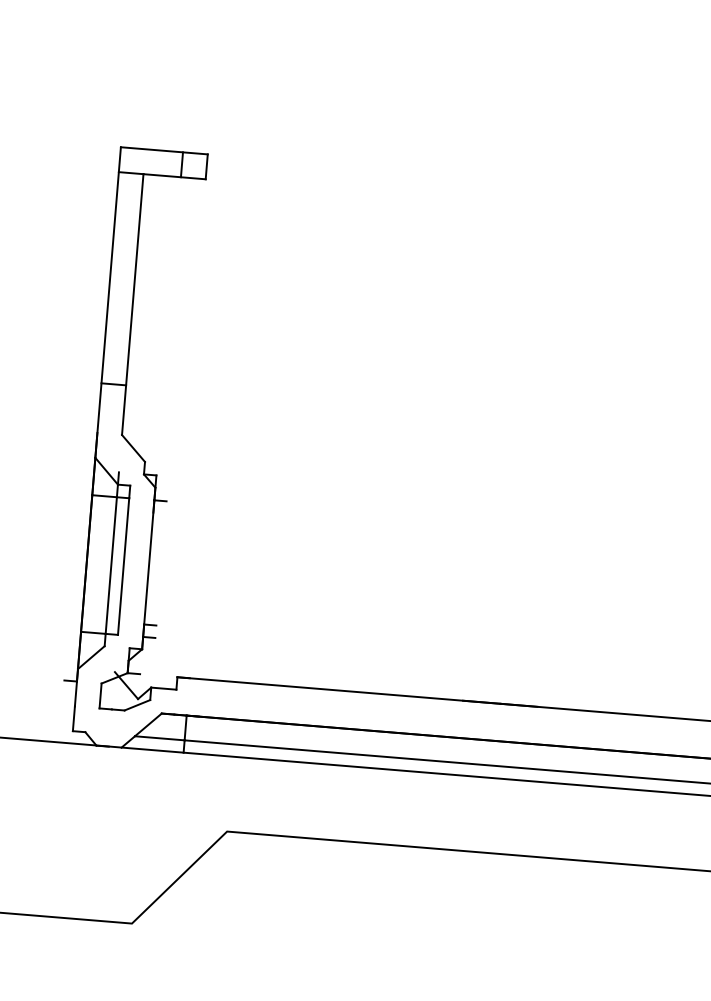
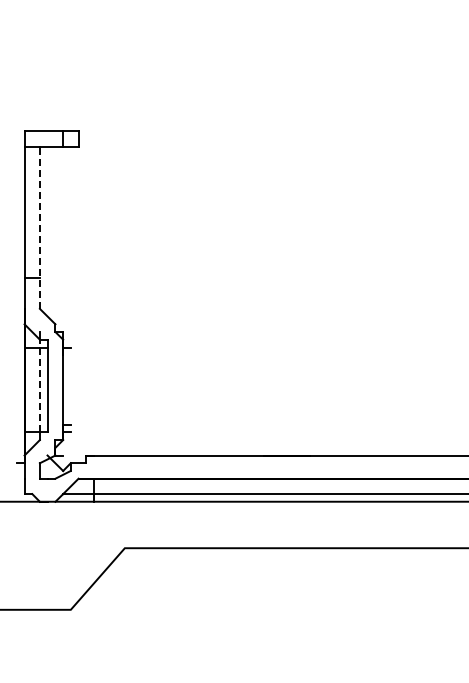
line: (132, 303) -> (39, 227), solid -> dashed
line: (111, 558) -> (39, 385), solid -> dashed

